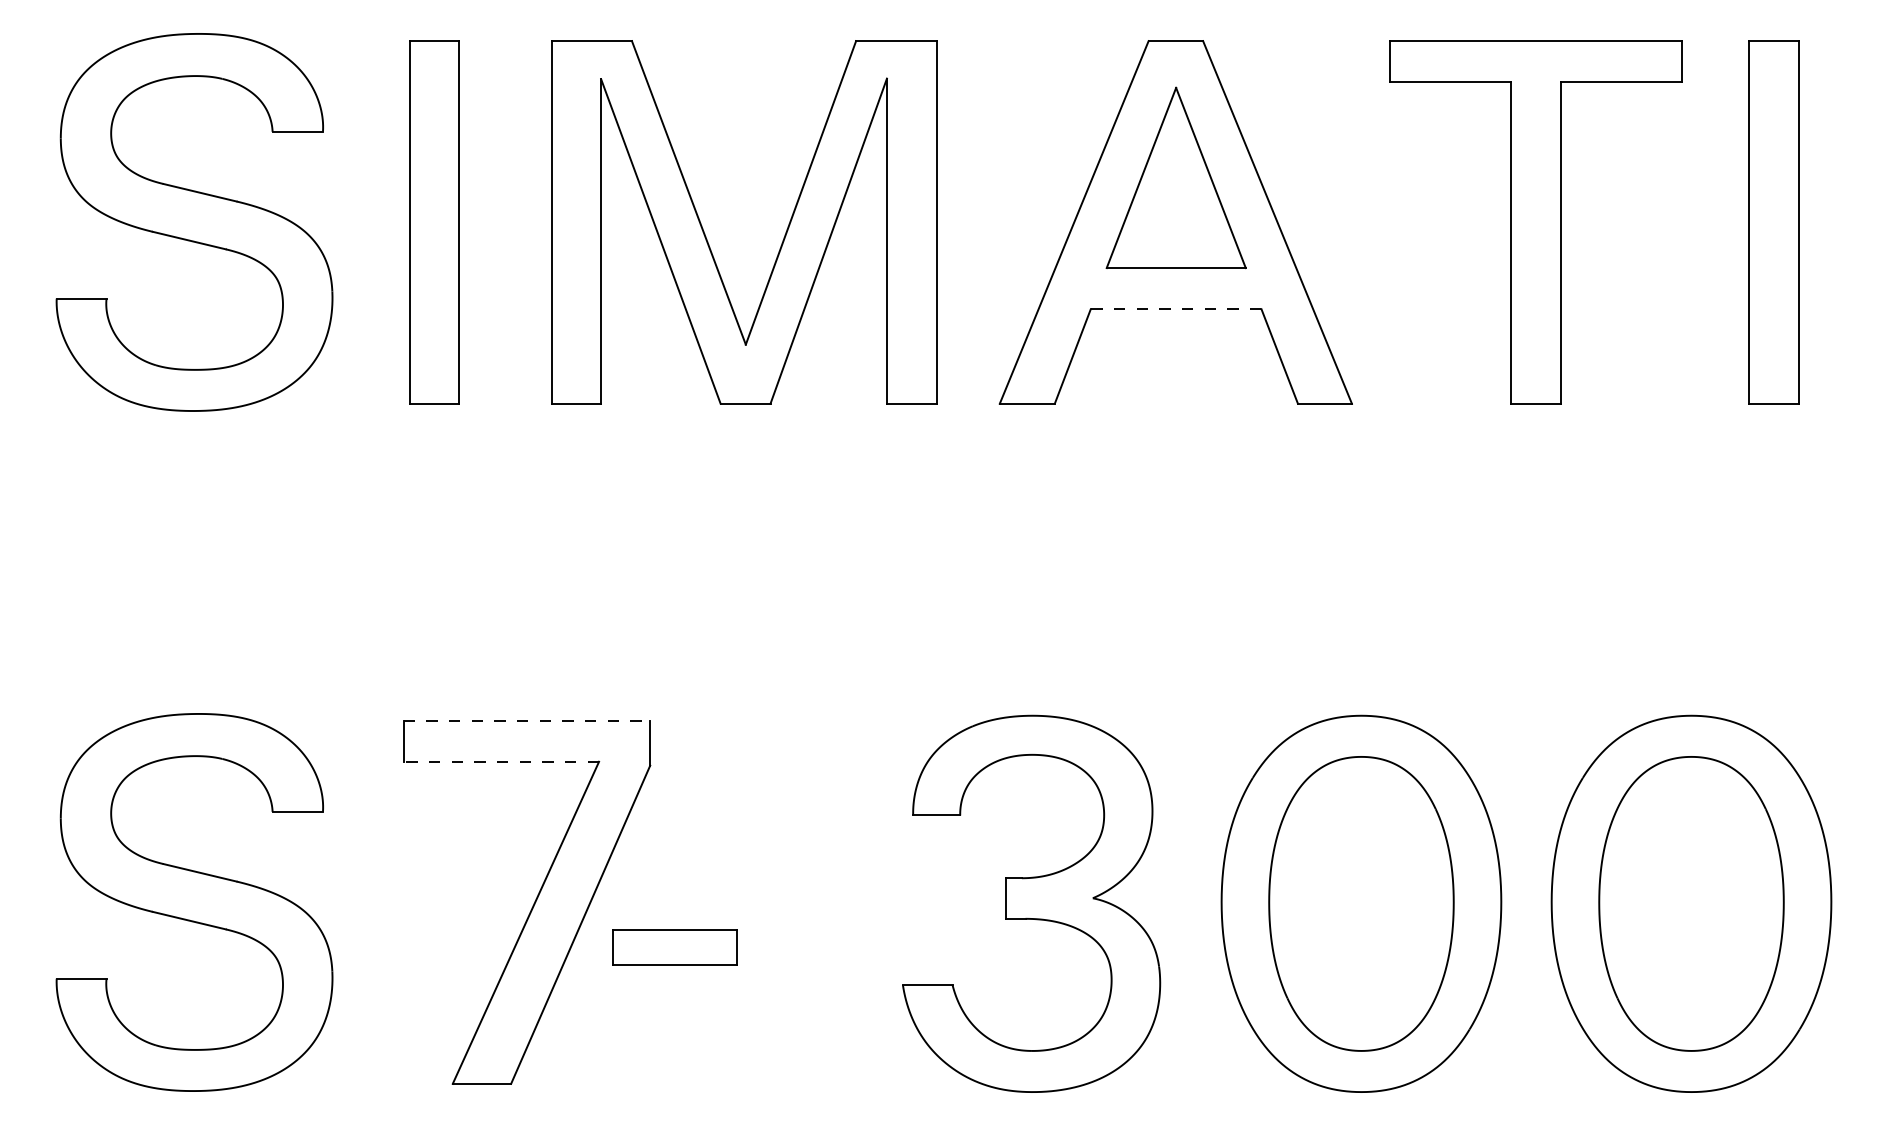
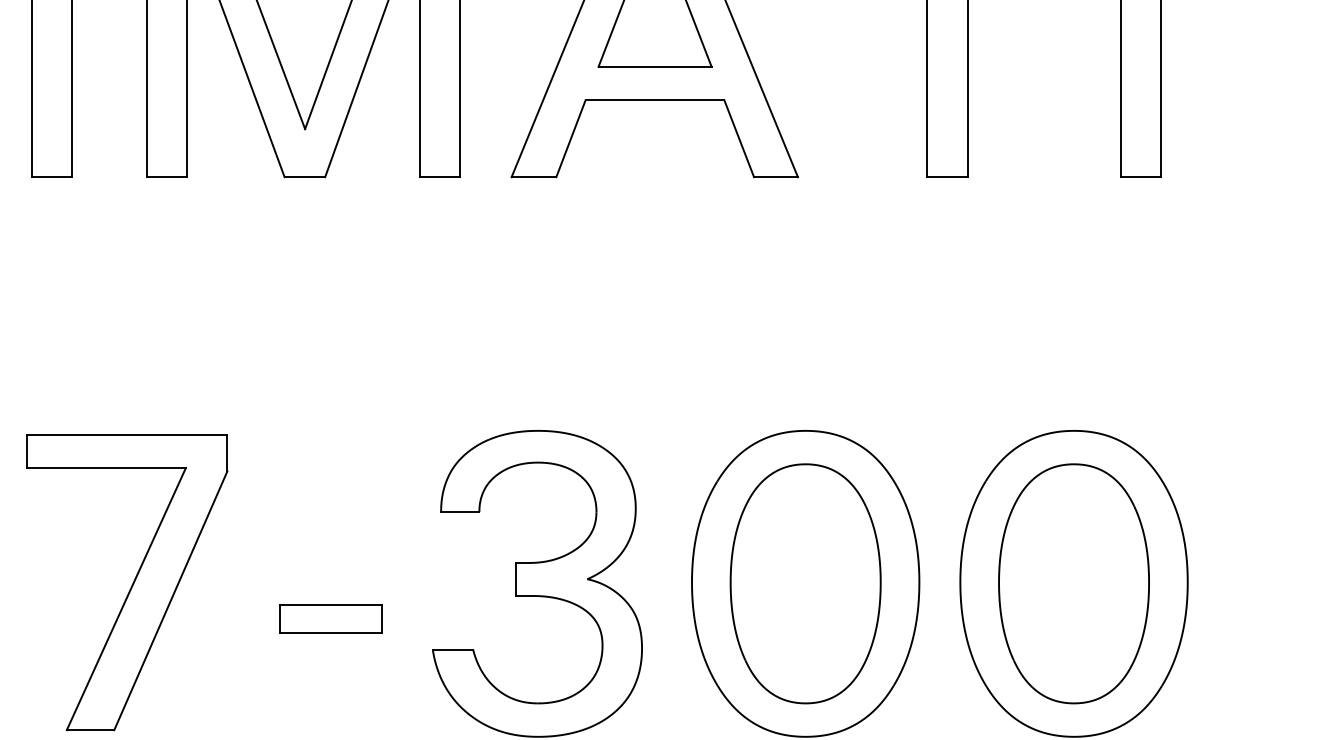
line: (1175, 309) -> (654, 100), dashed -> solid
line: (527, 721) -> (127, 435), dashed -> solid
line: (501, 761) -> (106, 468), dashed -> solid
part: (674, 947) -> (330, 619), moved

